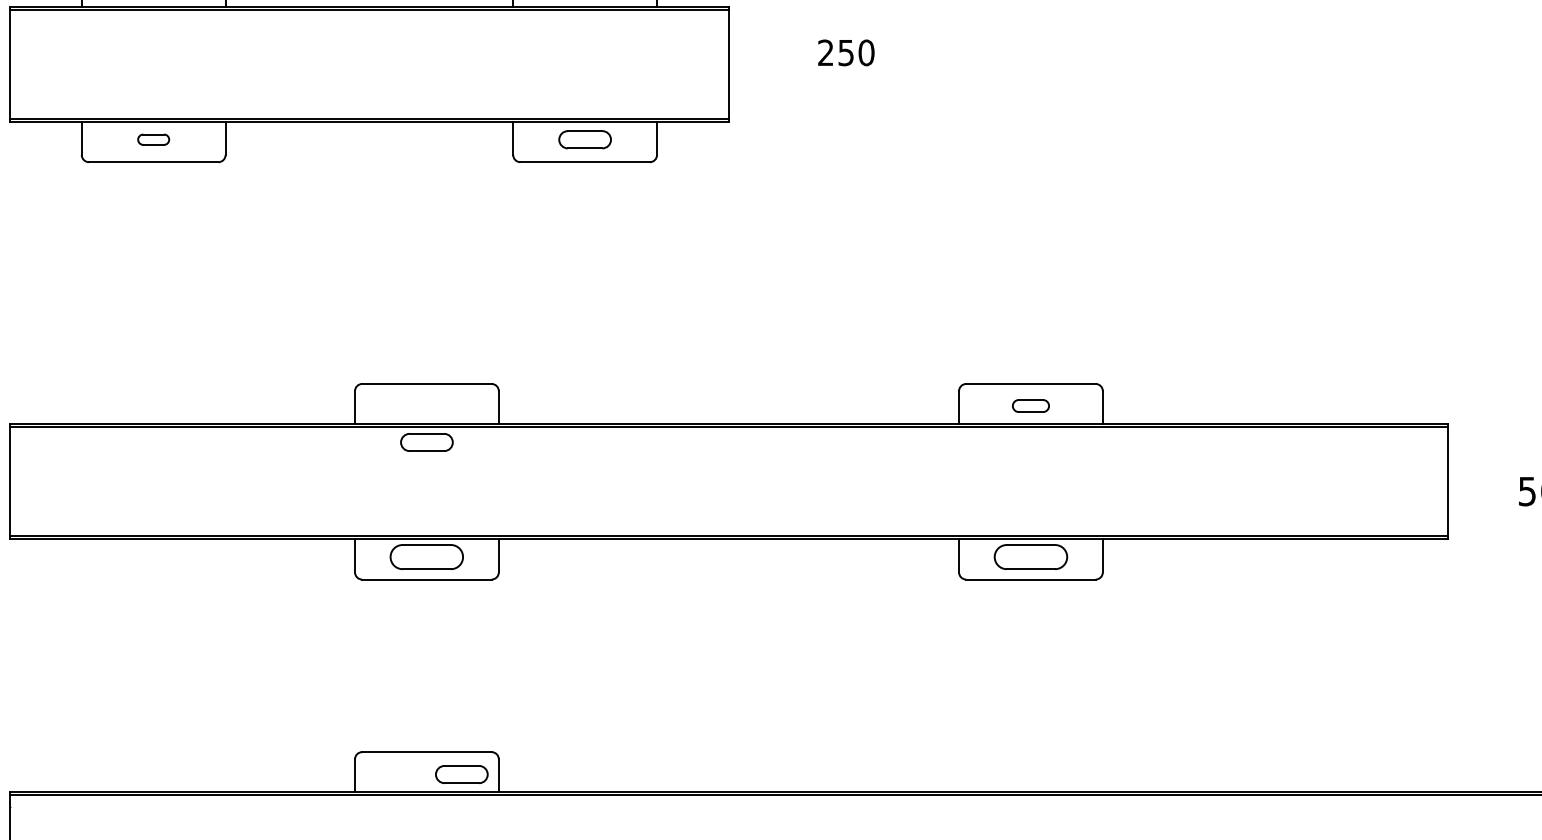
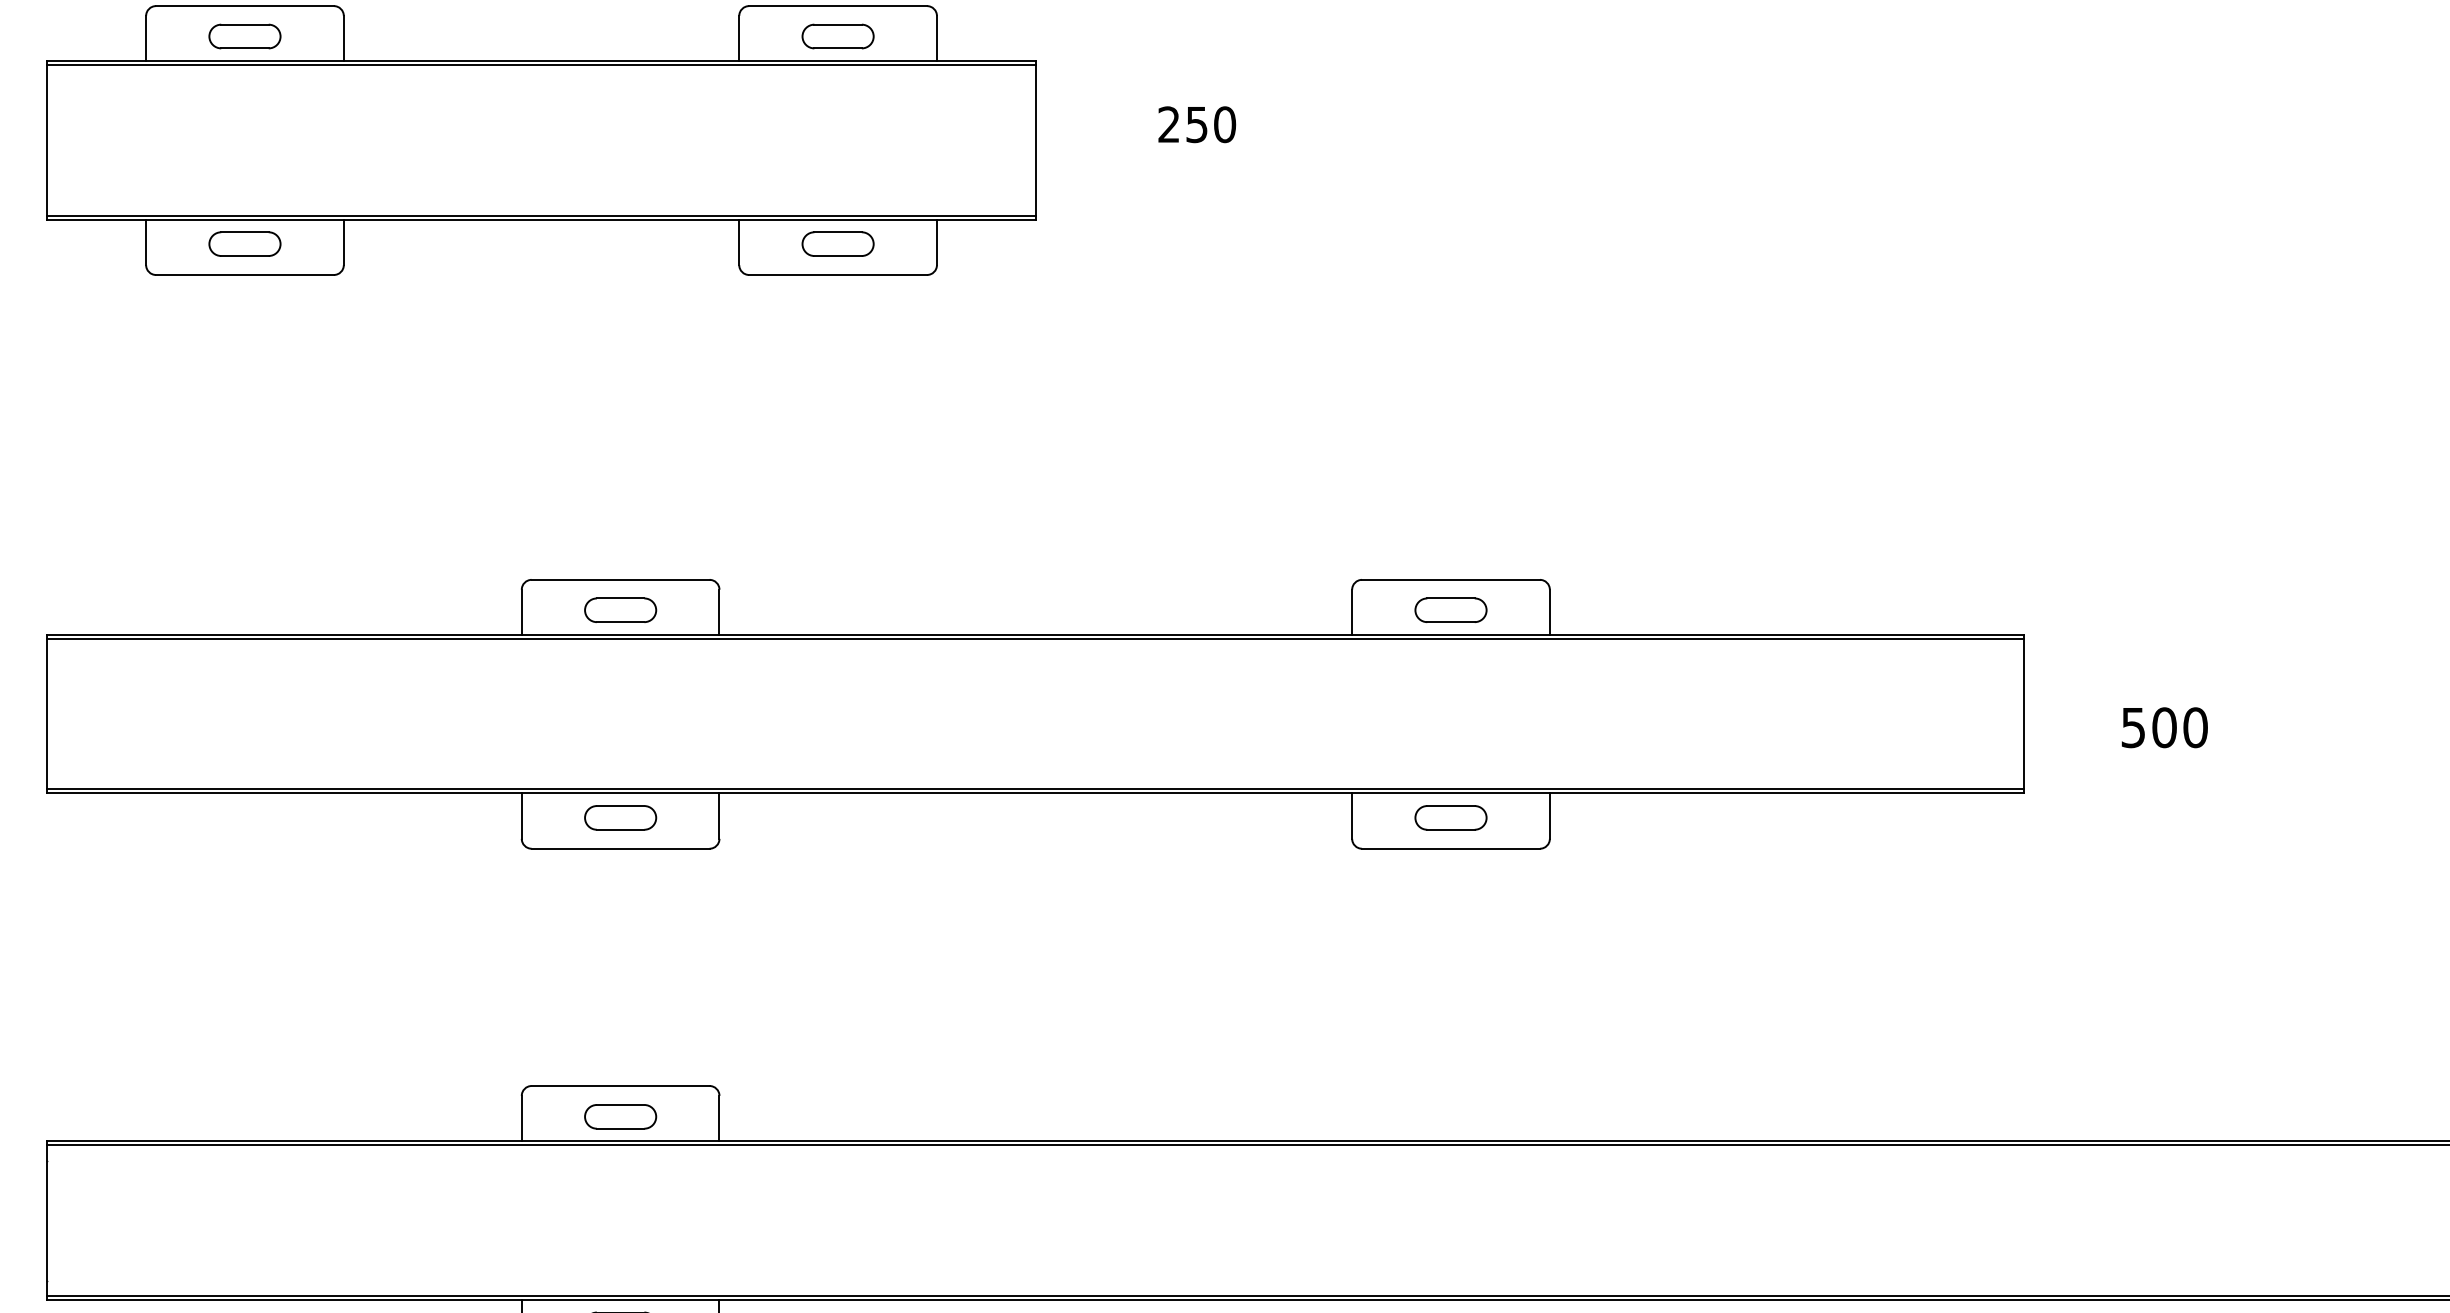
part: (153, 139) -> (244, 243), size x1.67
part: (1030, 405) -> (1450, 609), size x1.43
part: (426, 441) -> (620, 609), moved
part: (426, 556) -> (620, 817), size x0.71
part: (1030, 556) -> (1450, 817), size x0.71
part: (461, 774) -> (620, 1116), moved

